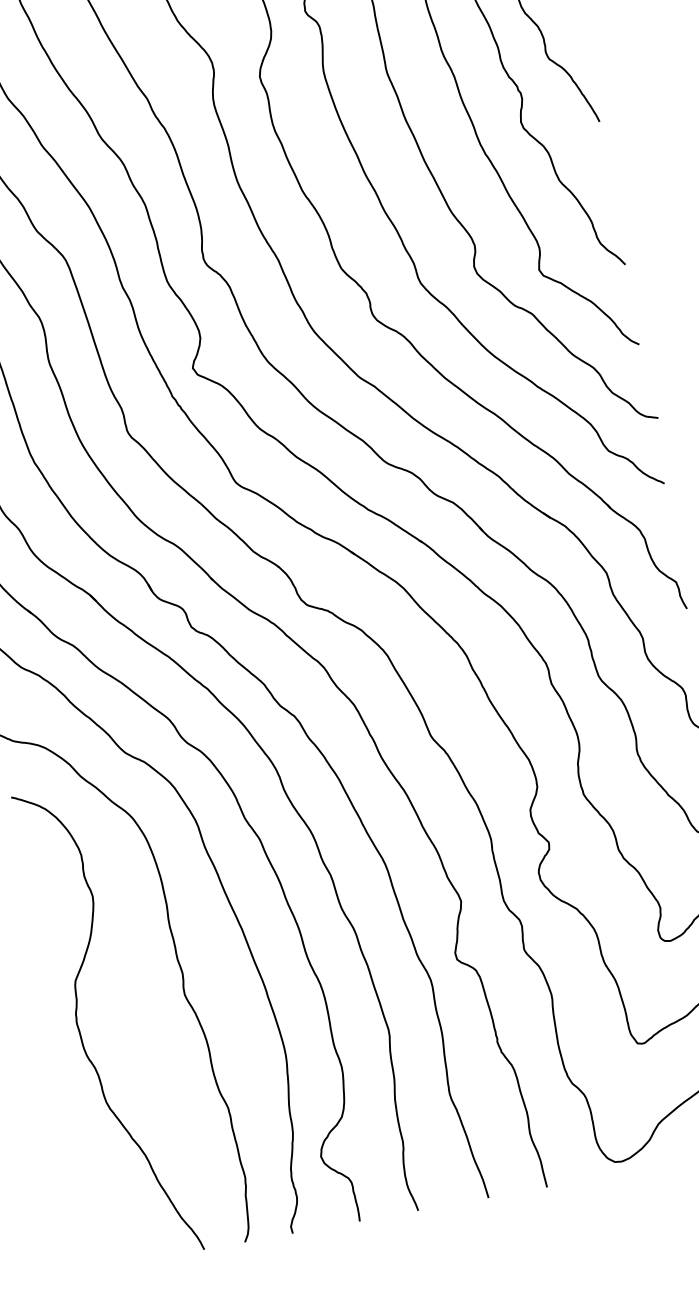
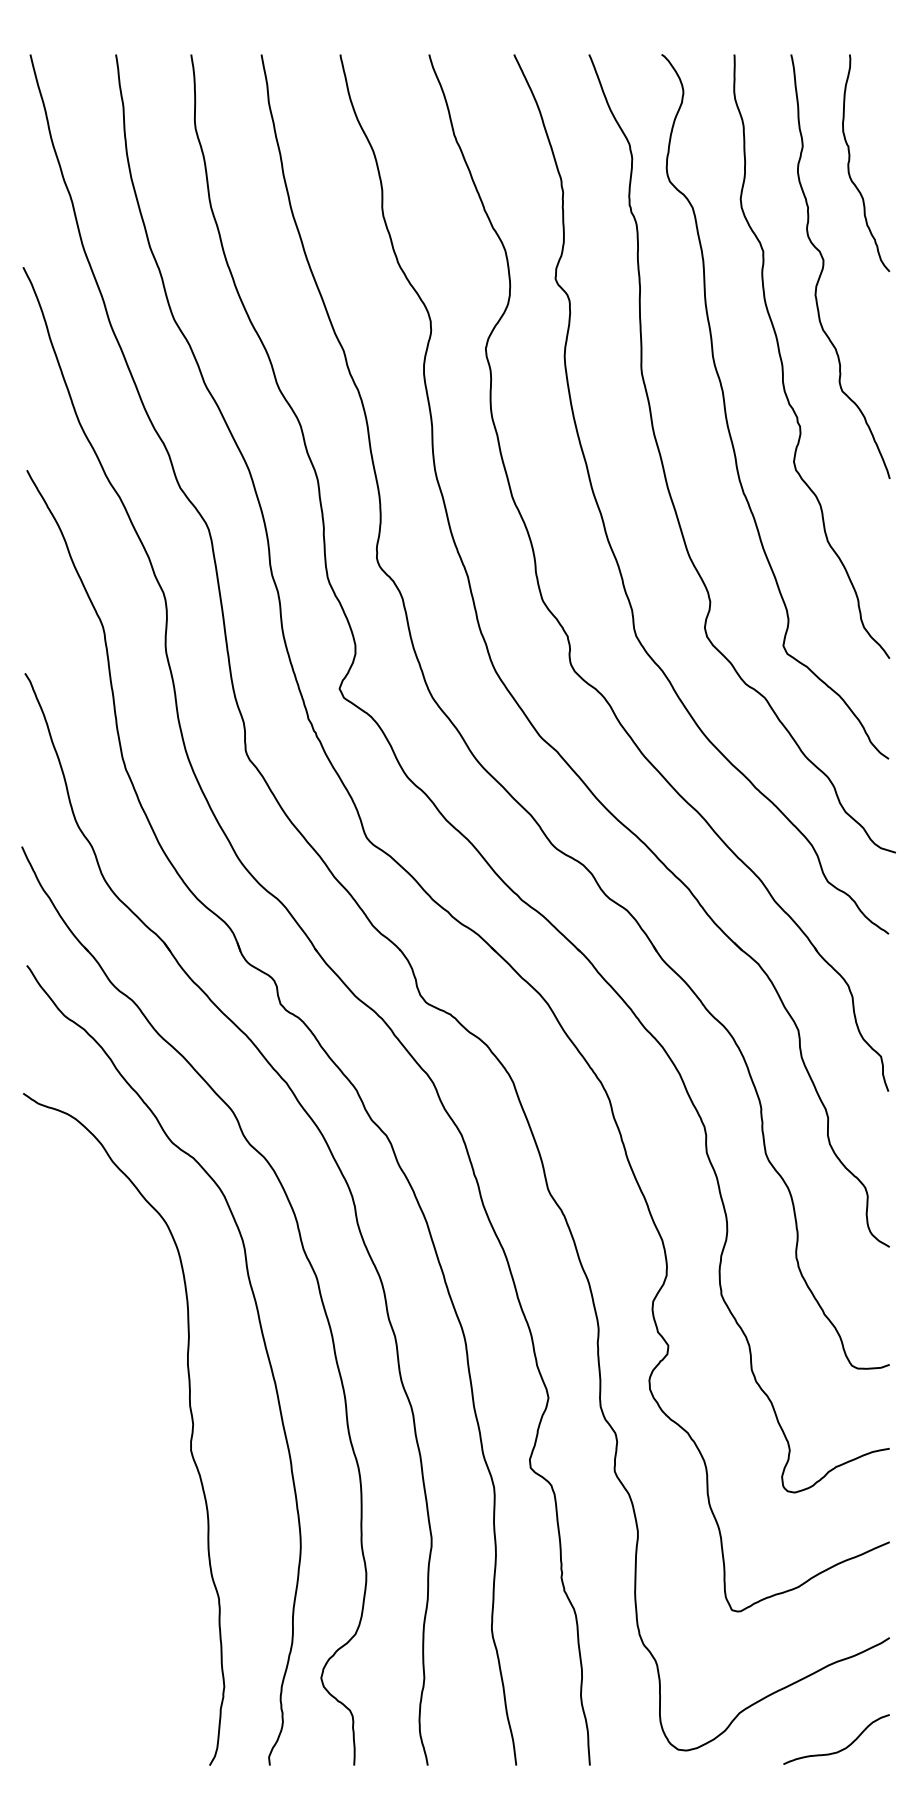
curve: (79, 1029) -> (55, 1469), removed

